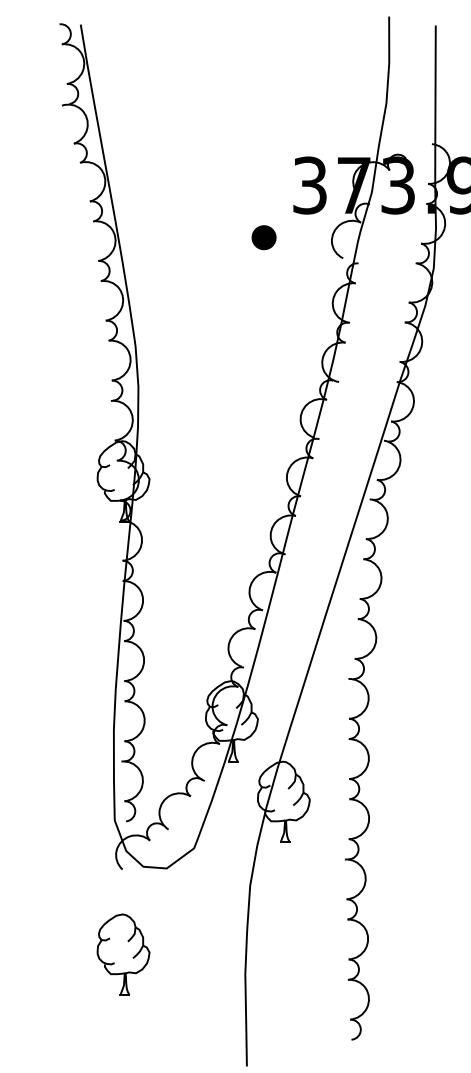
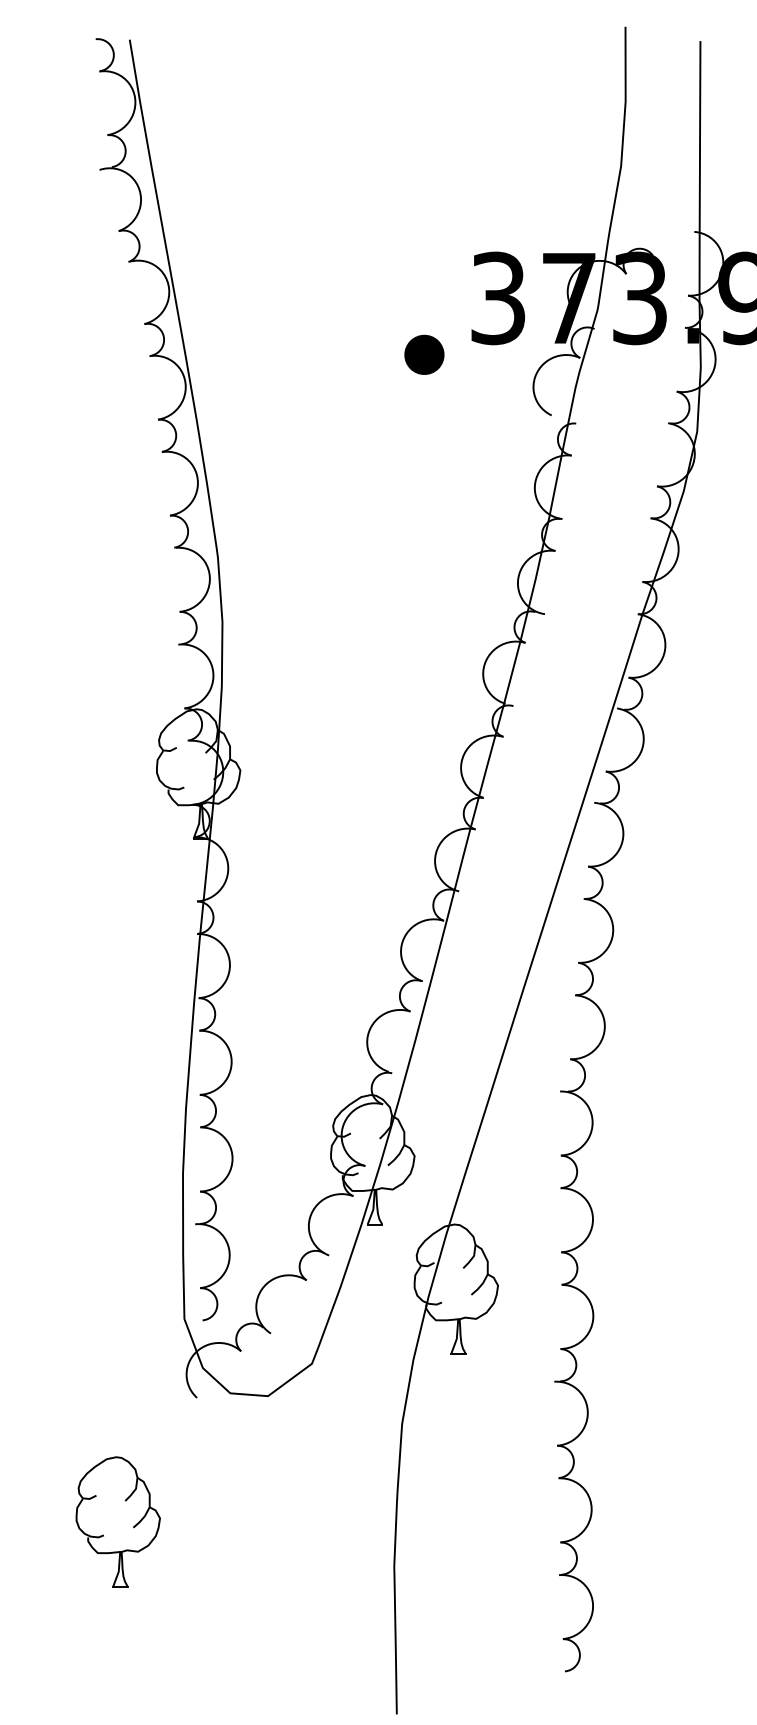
part: (263, 237) -> (423, 354), moved
part: (123, 954) -> (118, 1521), moved

